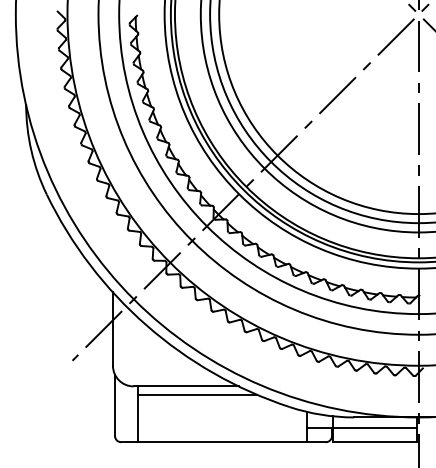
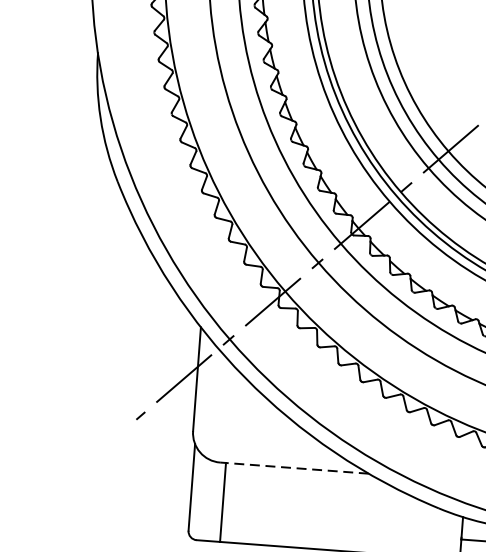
line: (186, 386) -> (294, 468), solid -> dashed
line: (196, 394) -> (308, 480), removed

